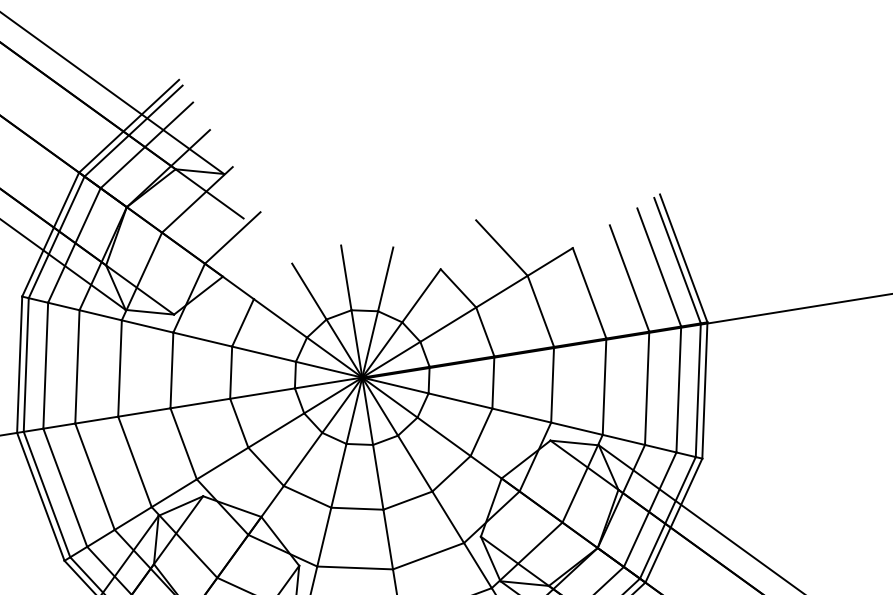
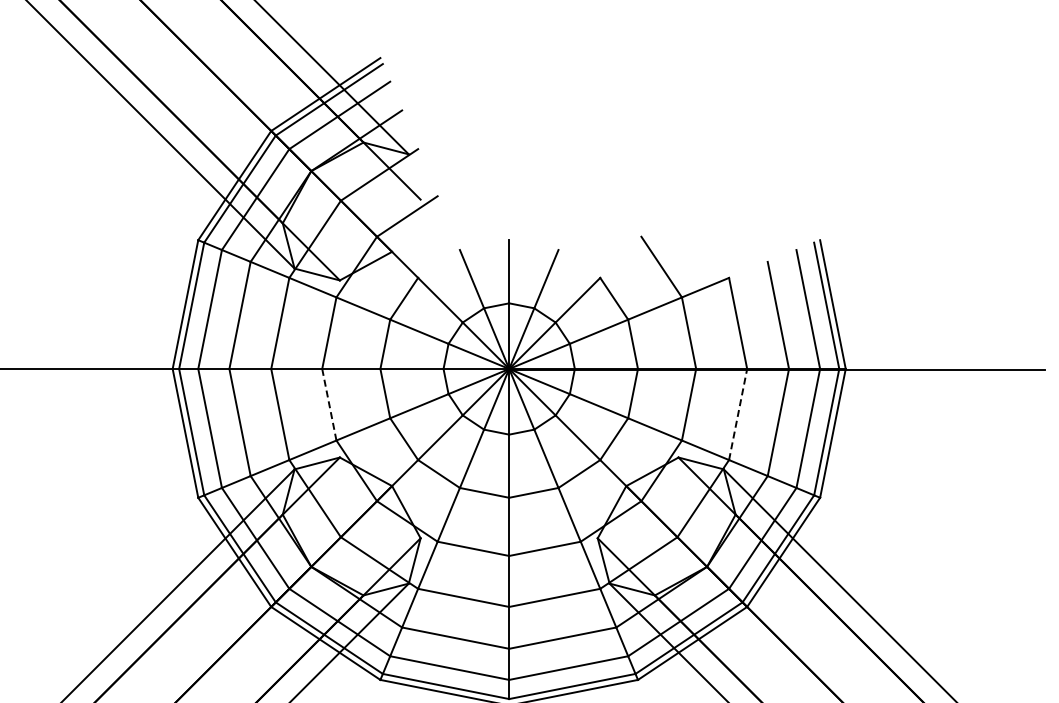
line: (604, 386) -> (738, 414), solid -> dashed
line: (183, 444) -> (329, 405), solid -> dashed

